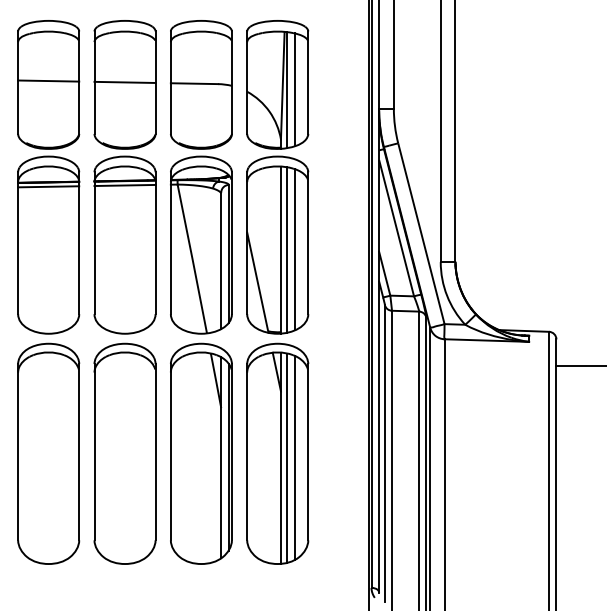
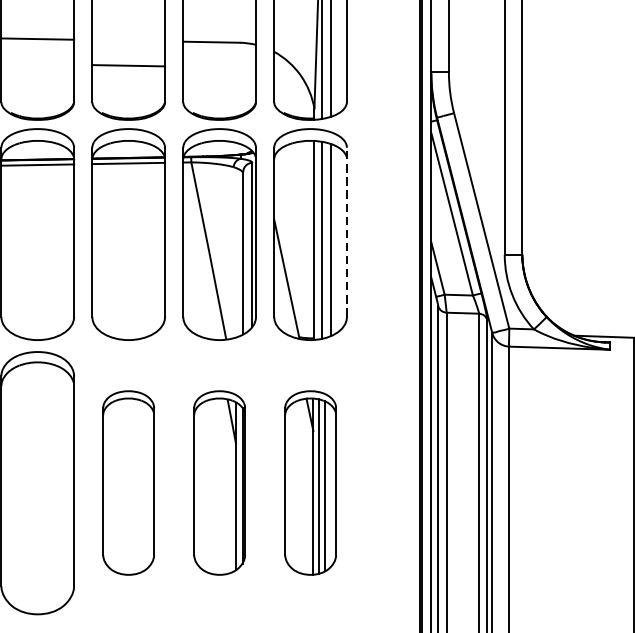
line: (124, 81) -> (128, 64), moved
line: (308, 243) -> (347, 232), solid -> dashed
part: (124, 453) -> (128, 482), size x0.7
part: (201, 453) -> (219, 482), size x0.7
part: (277, 453) -> (310, 482), size x0.7

